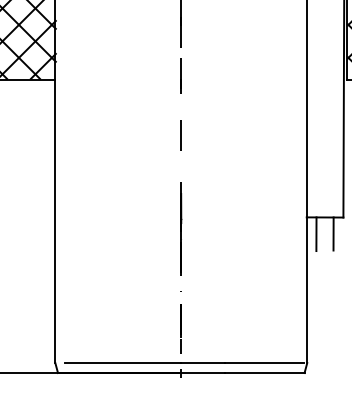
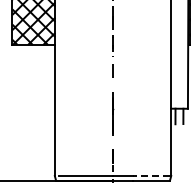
line: (264, 364) -> (151, 176), solid -> dashed

